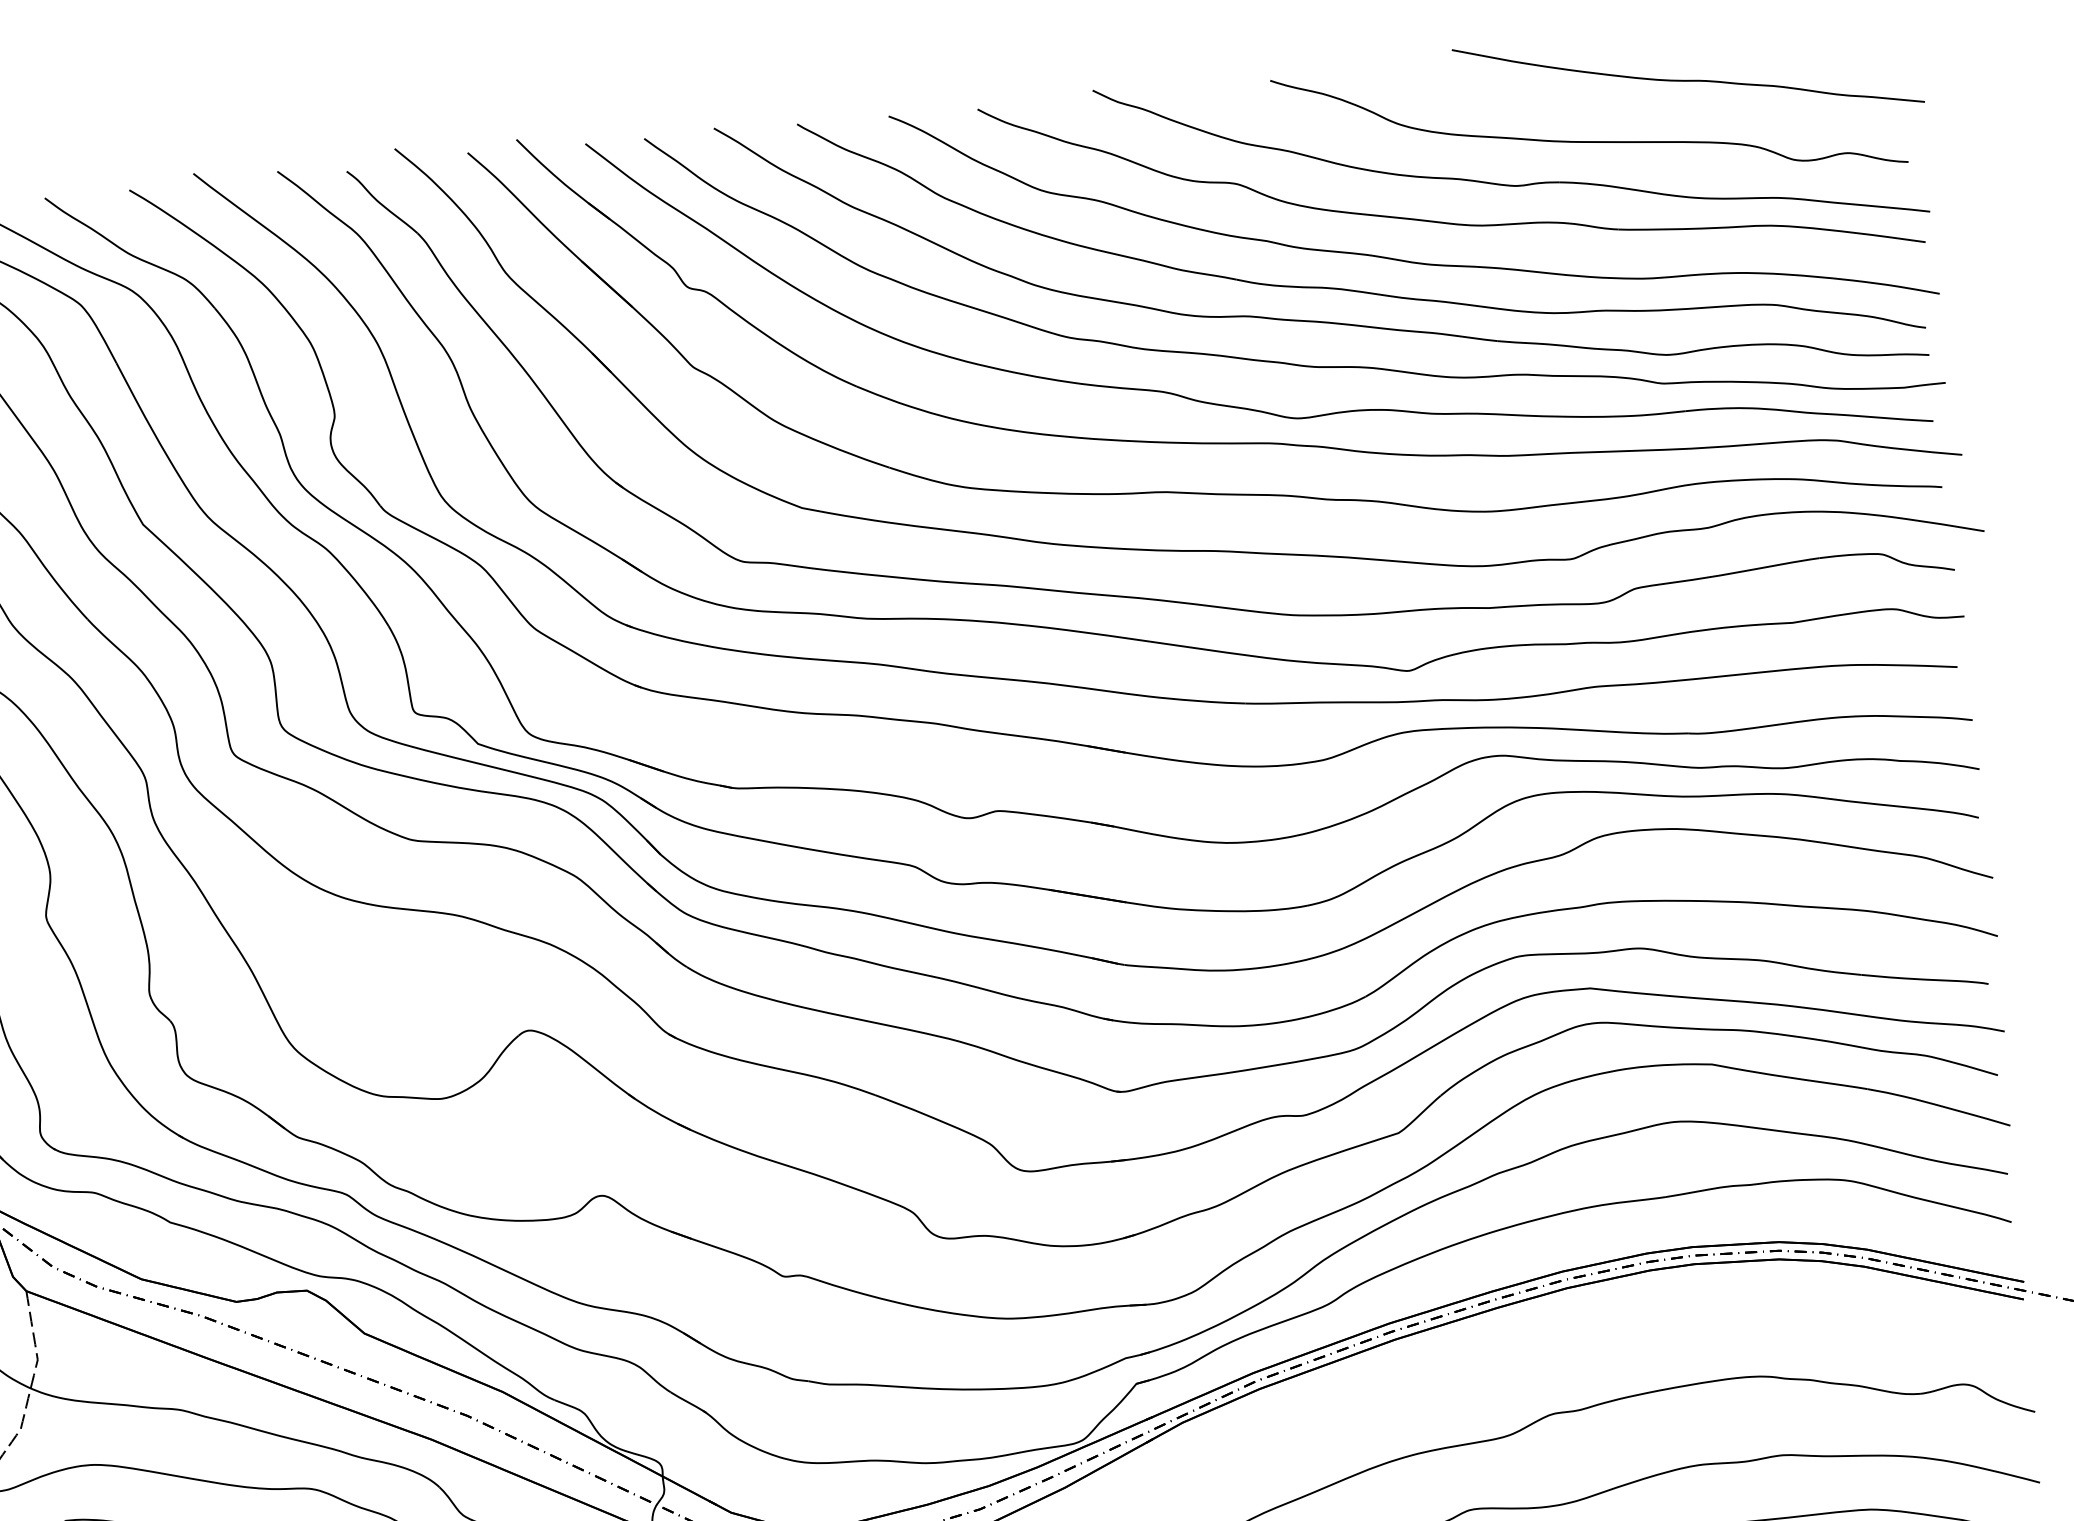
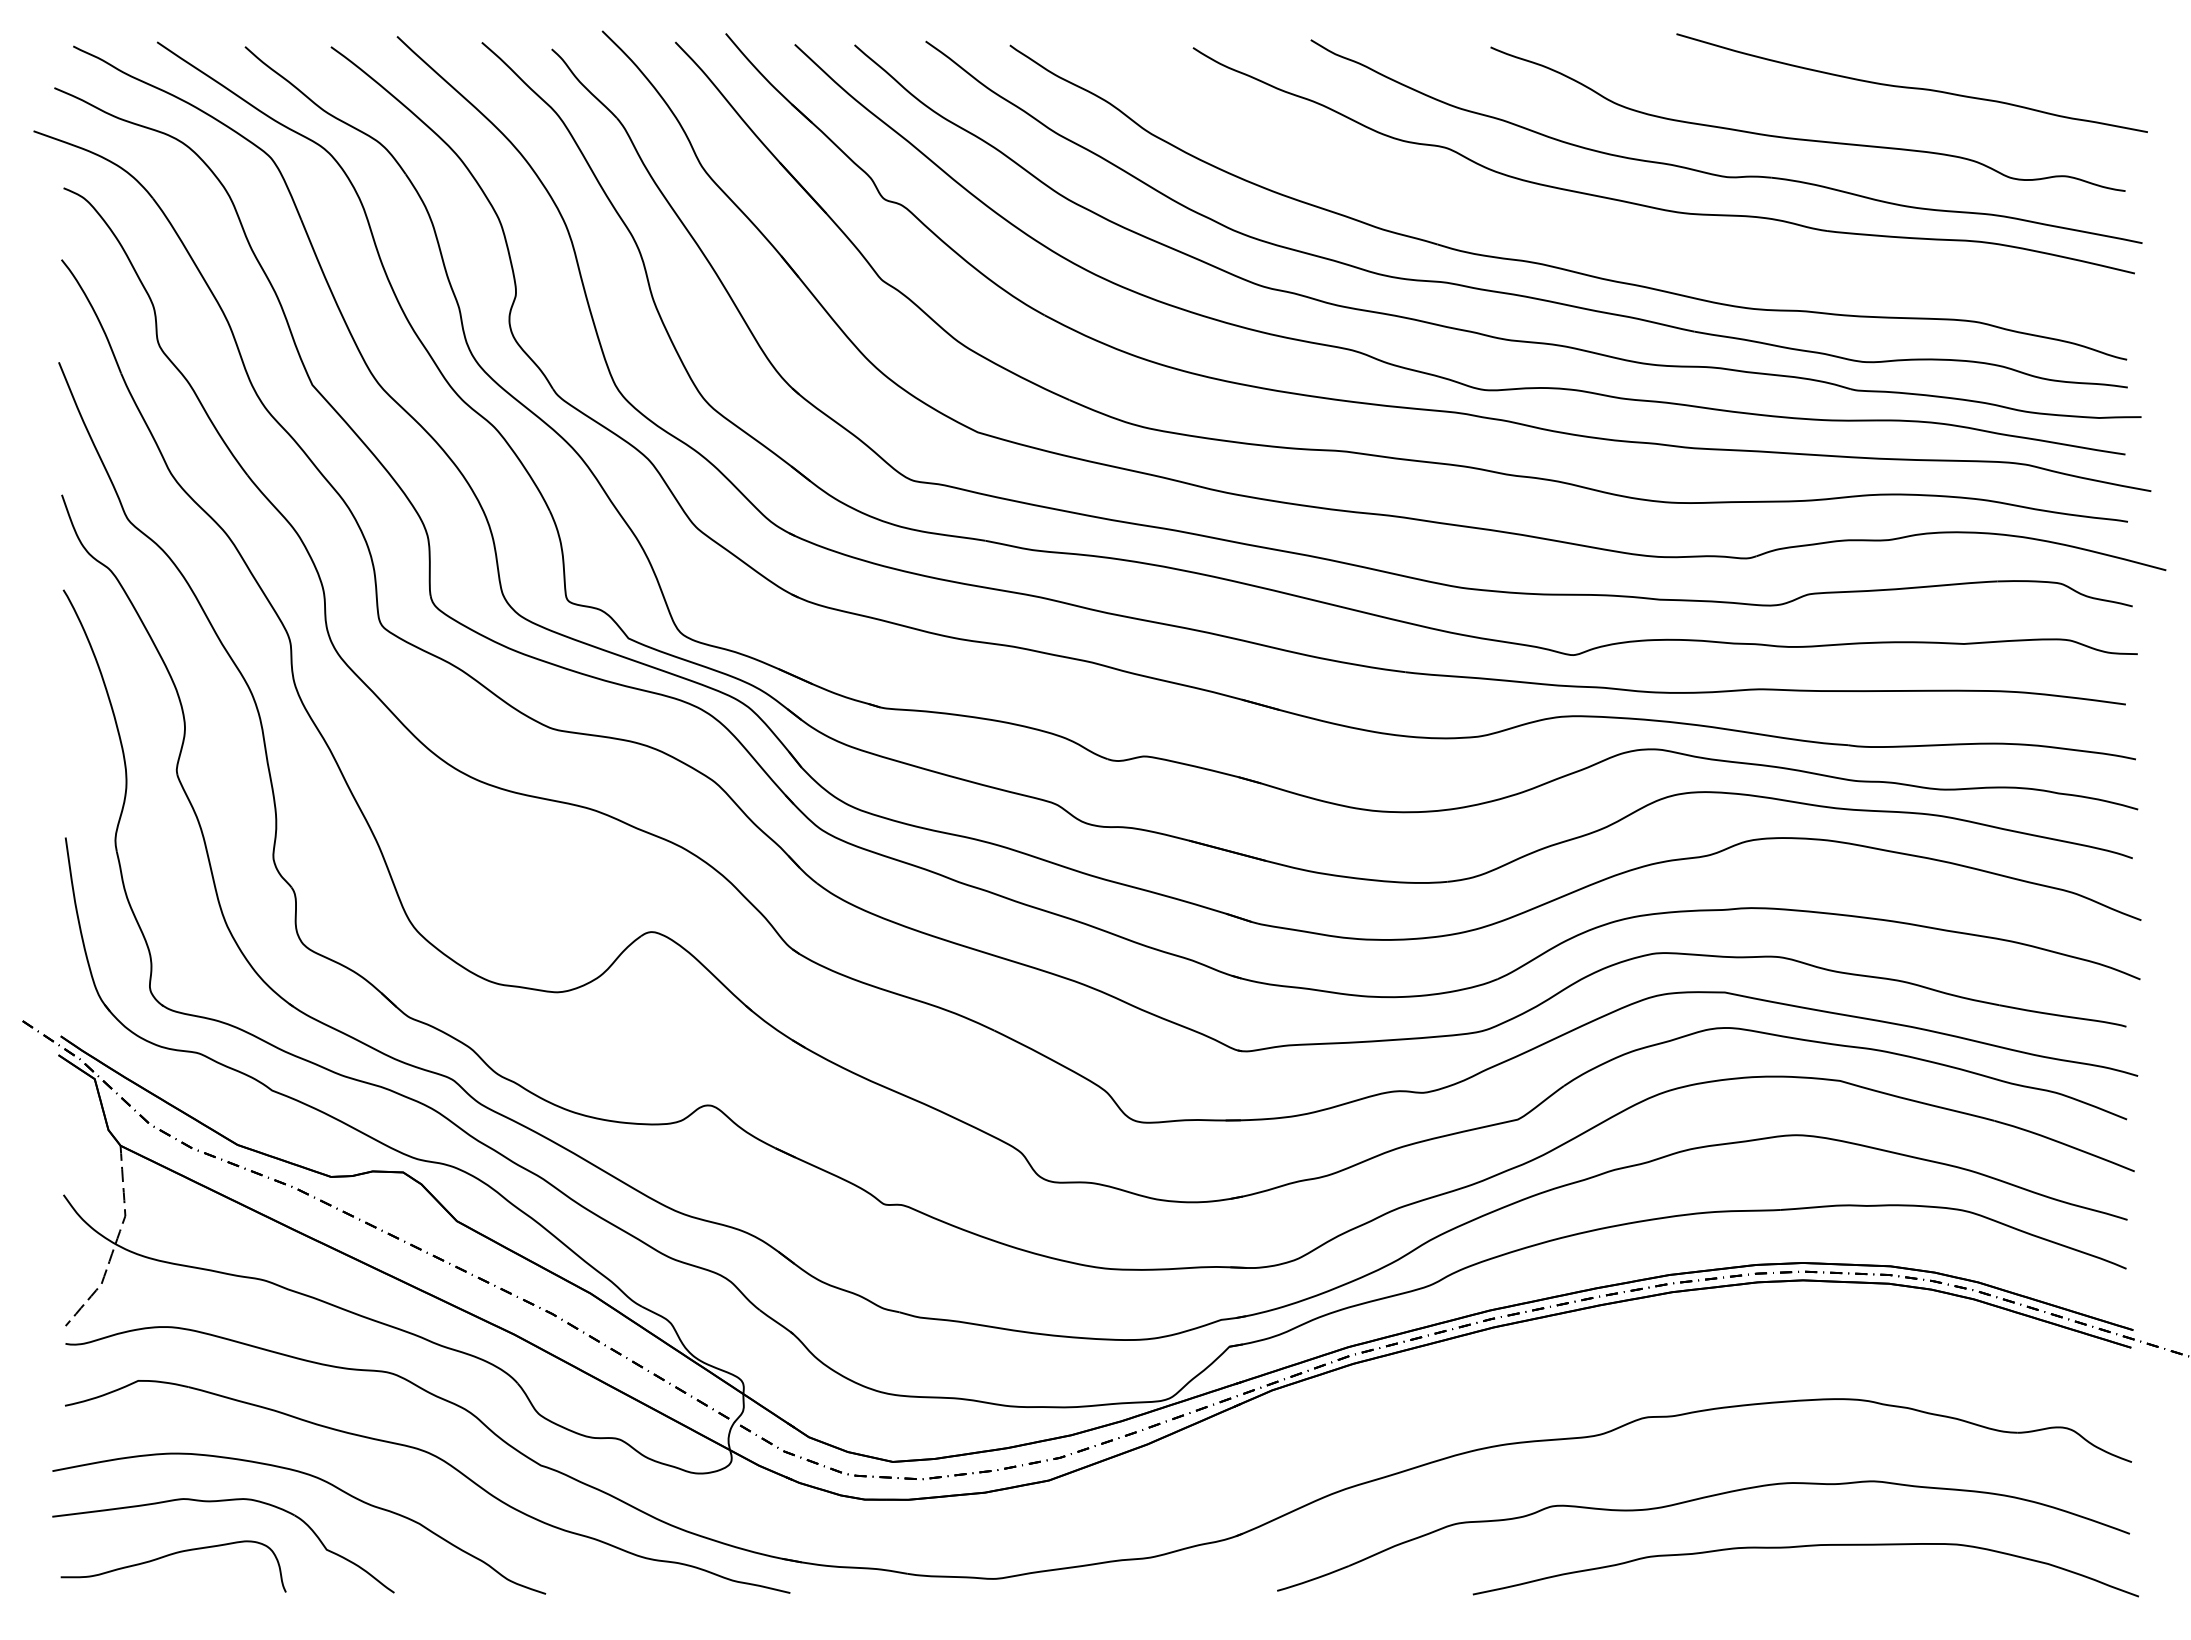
part: (1403, 259) -> (1607, 240), removed

